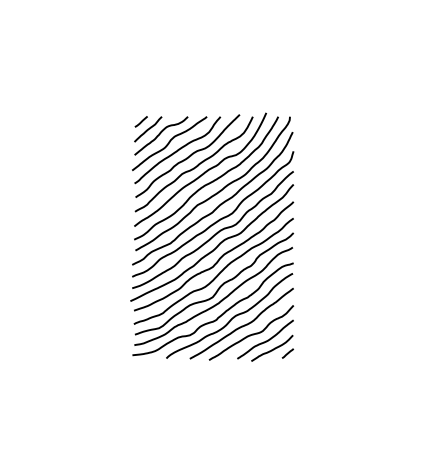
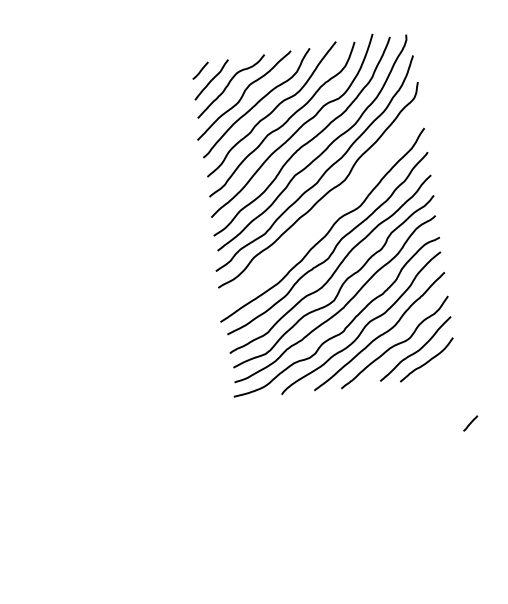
curve: (216, 232) -> (326, 209), removed
line: (287, 353) -> (470, 423), moved

